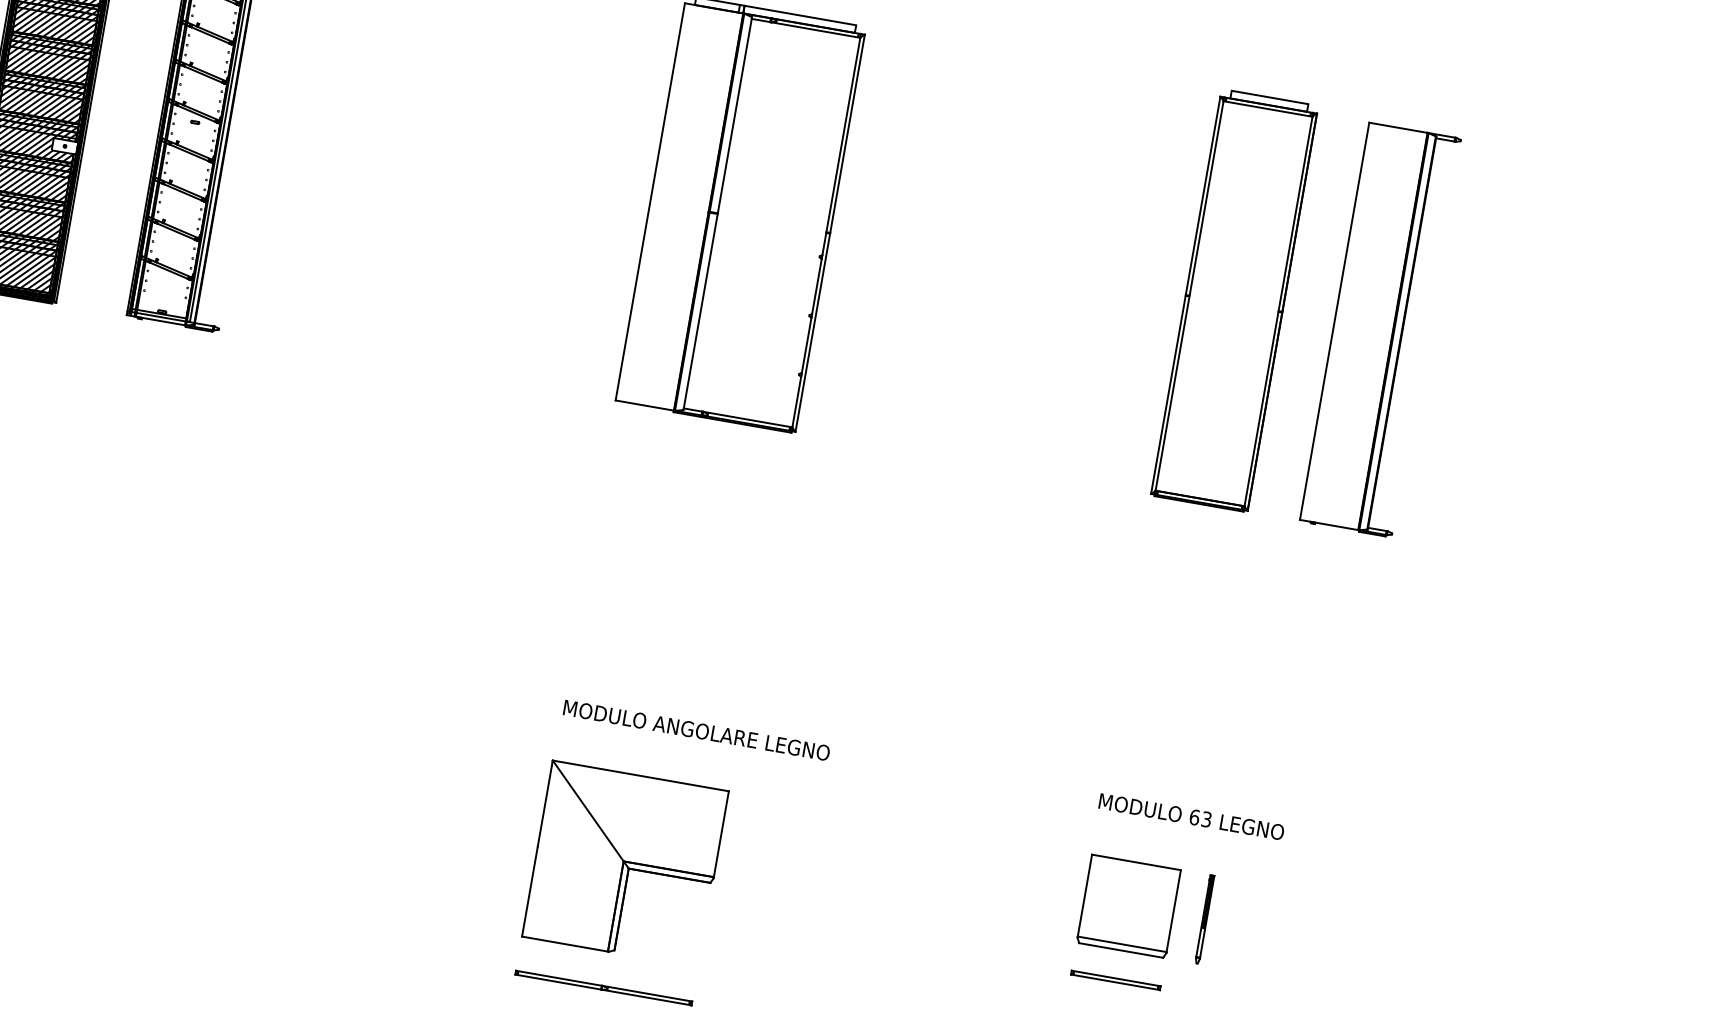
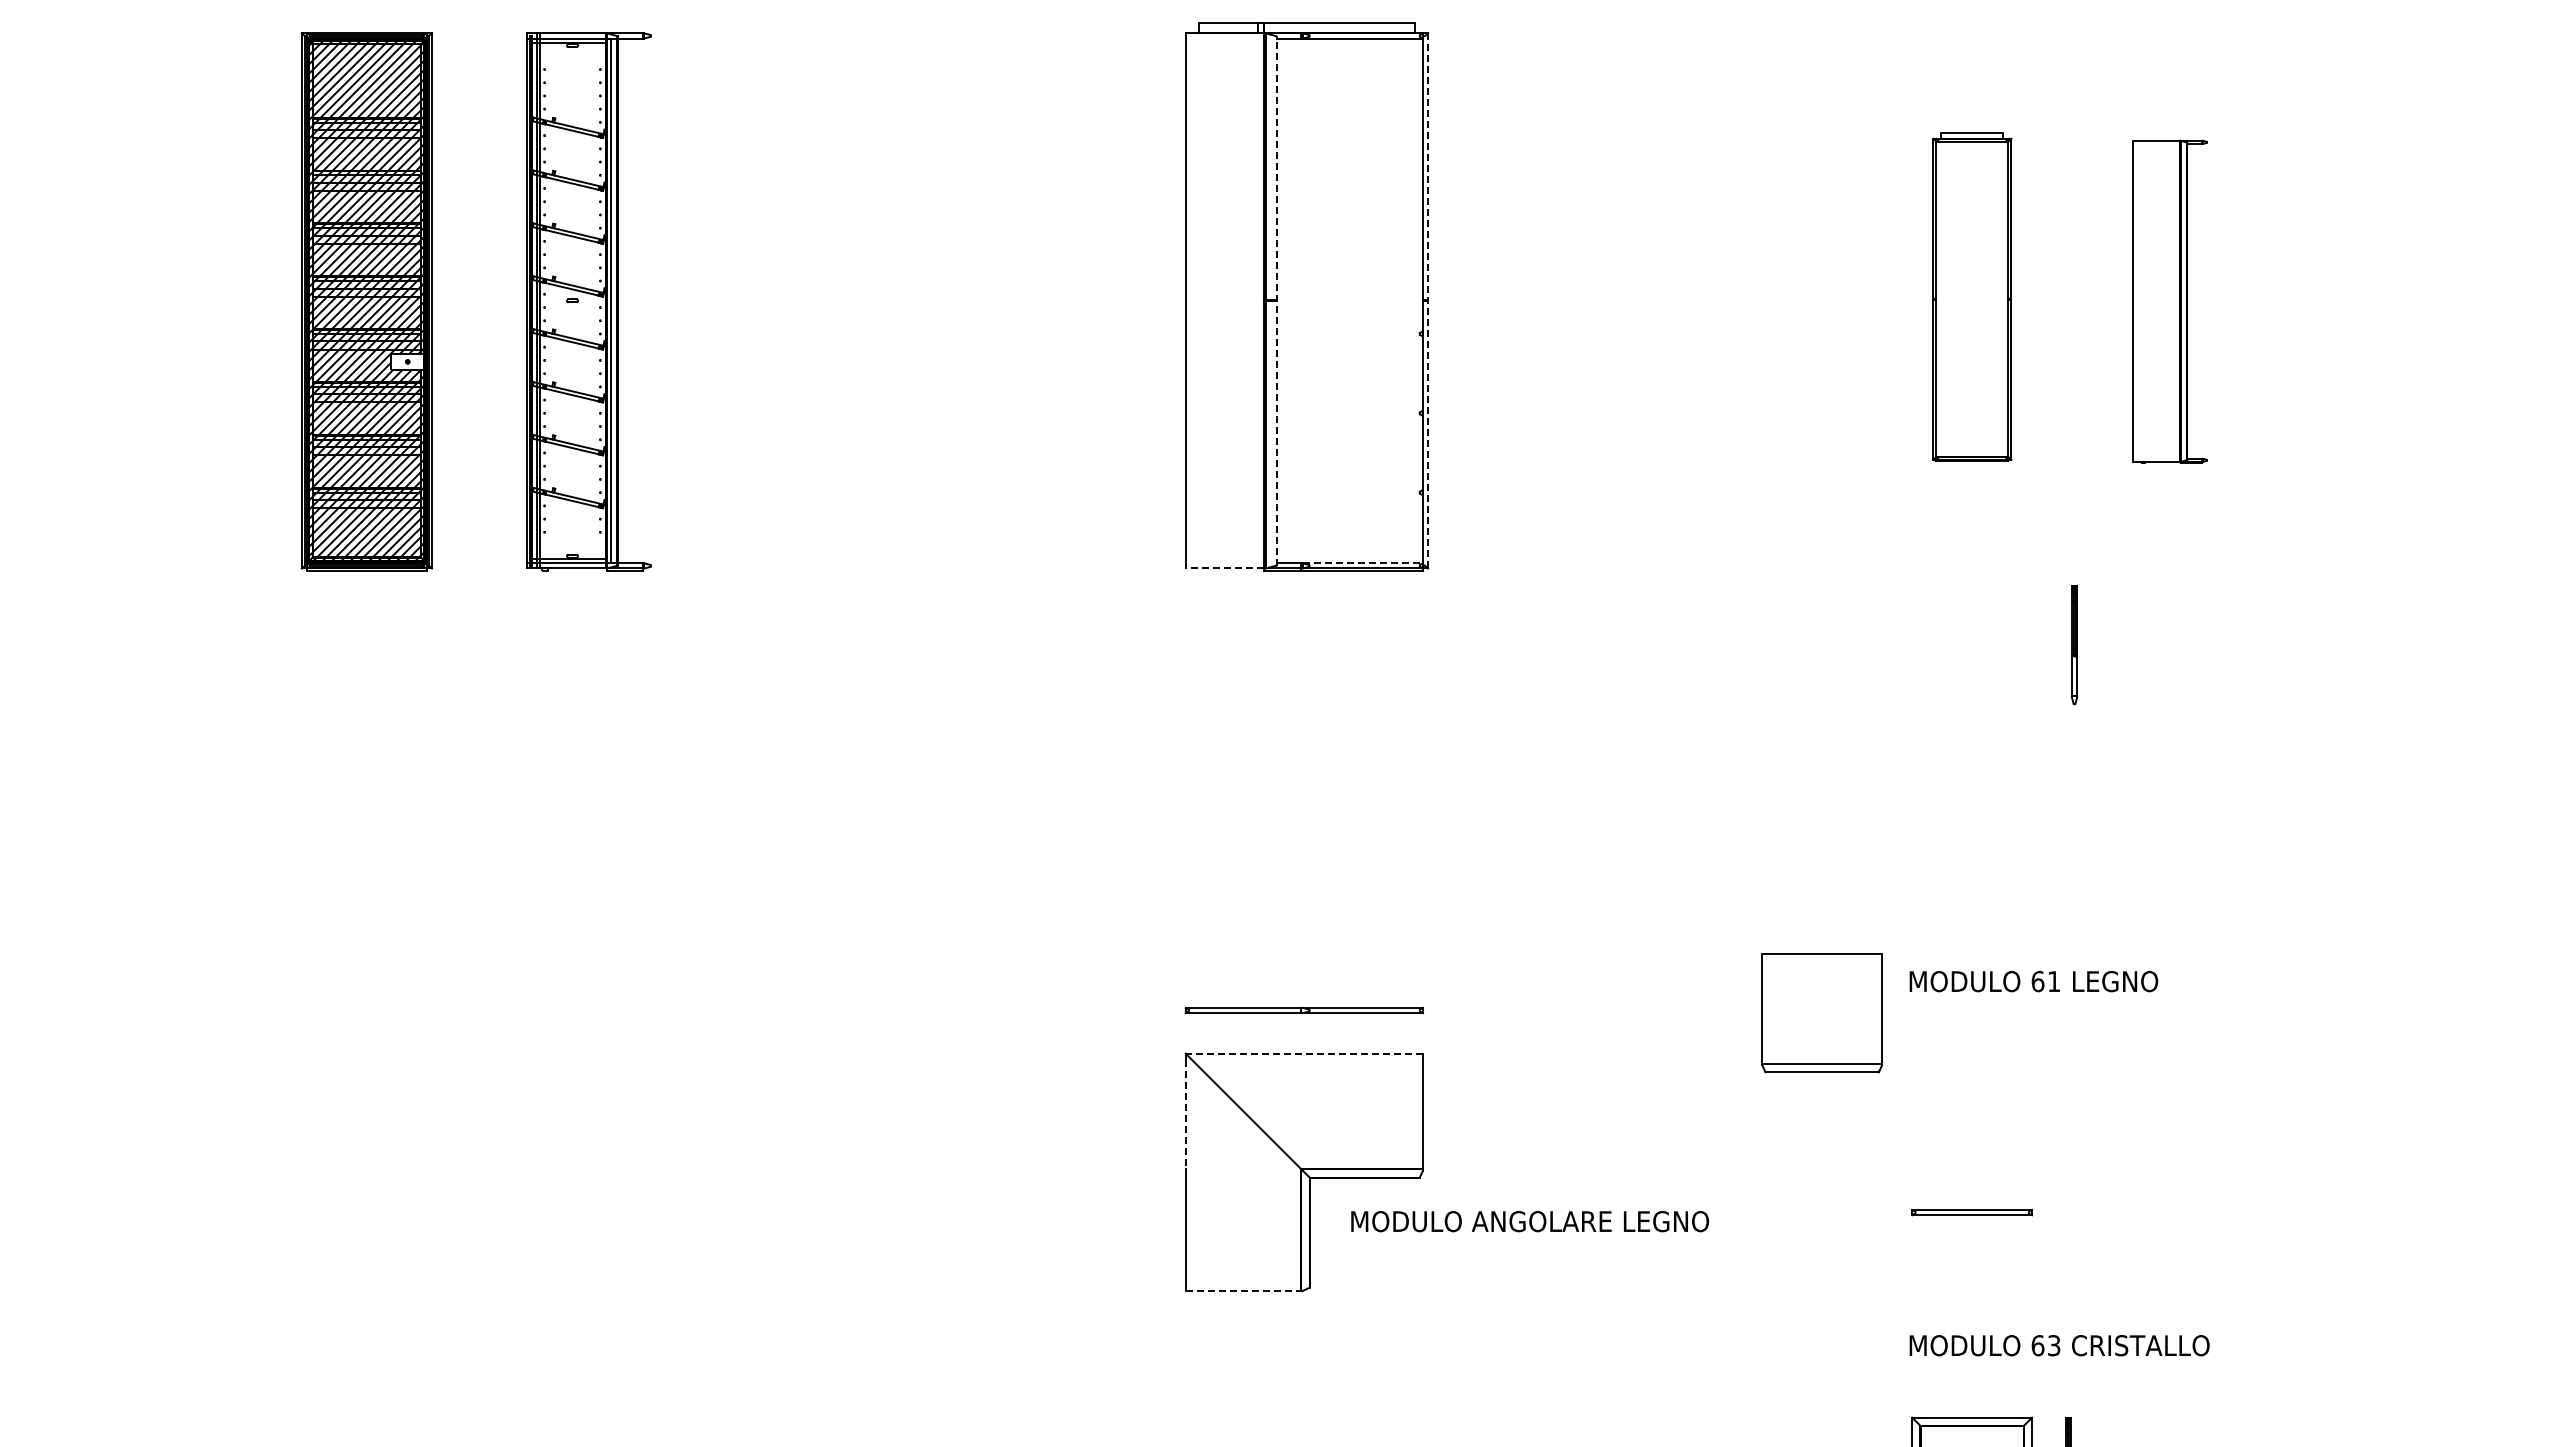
line: (717, 213) -> (1276, 300), solid -> dashed
line: (830, 233) -> (1428, 300), solid -> dashed
part: (1234, 300) -> (1972, 296), size x0.6
part: (1380, 329) -> (2169, 301), size x0.6
line: (644, 405) -> (1224, 568), solid -> dashed
line: (748, 419) -> (1363, 563), solid -> dashed
text: (697, 730) -> (1530, 1221), moved
line: (640, 775) -> (1304, 1053), solid -> dashed
line: (544, 806) -> (1185, 1115), solid -> dashed
text: (1206, 819) -> (2054, 981), 63 -> 61
part: (1128, 906) -> (1821, 1013), moved
part: (1204, 920) -> (2074, 645), moved
line: (565, 943) -> (1244, 1290), solid -> dashed
part: (603, 987) -> (1303, 1010), moved

